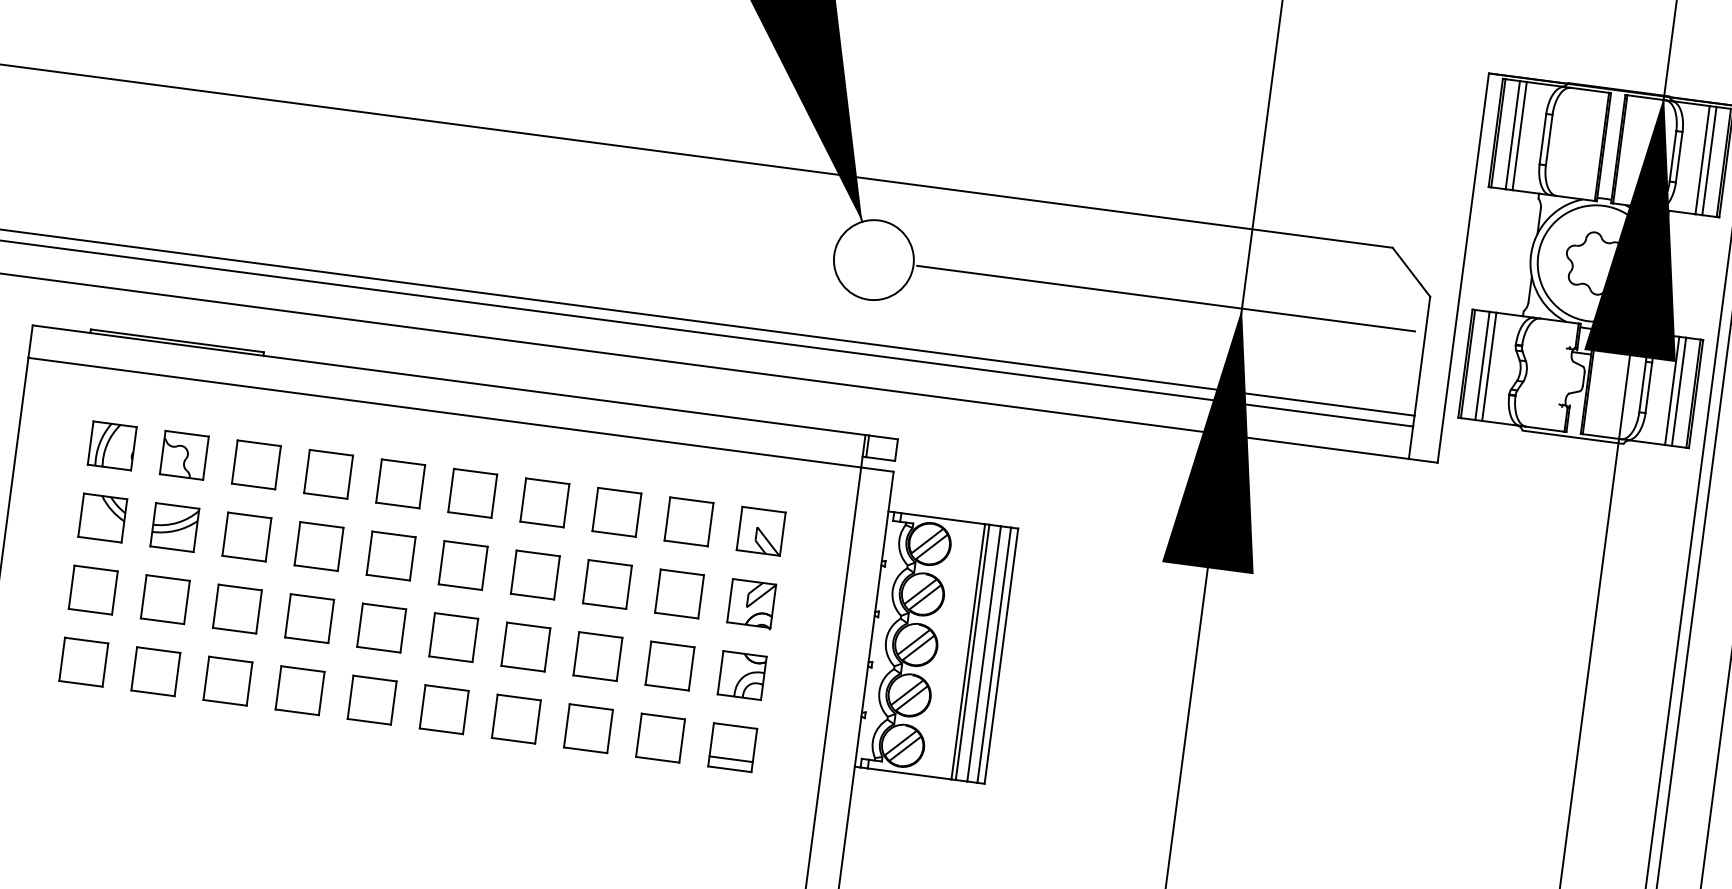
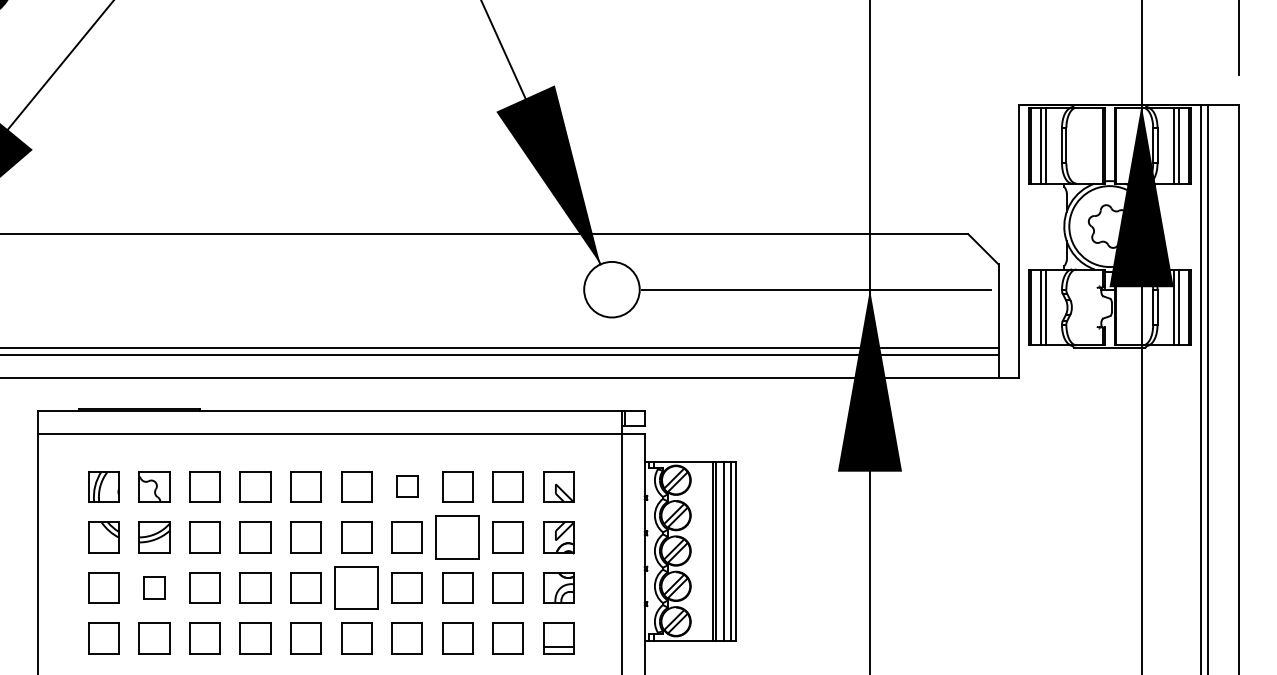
part: (543, 502) -> (406, 486), size x0.7
part: (607, 584) -> (457, 537), size x1.4
part: (165, 599) -> (154, 587), size x0.7
part: (453, 636) -> (356, 587), size x1.4

